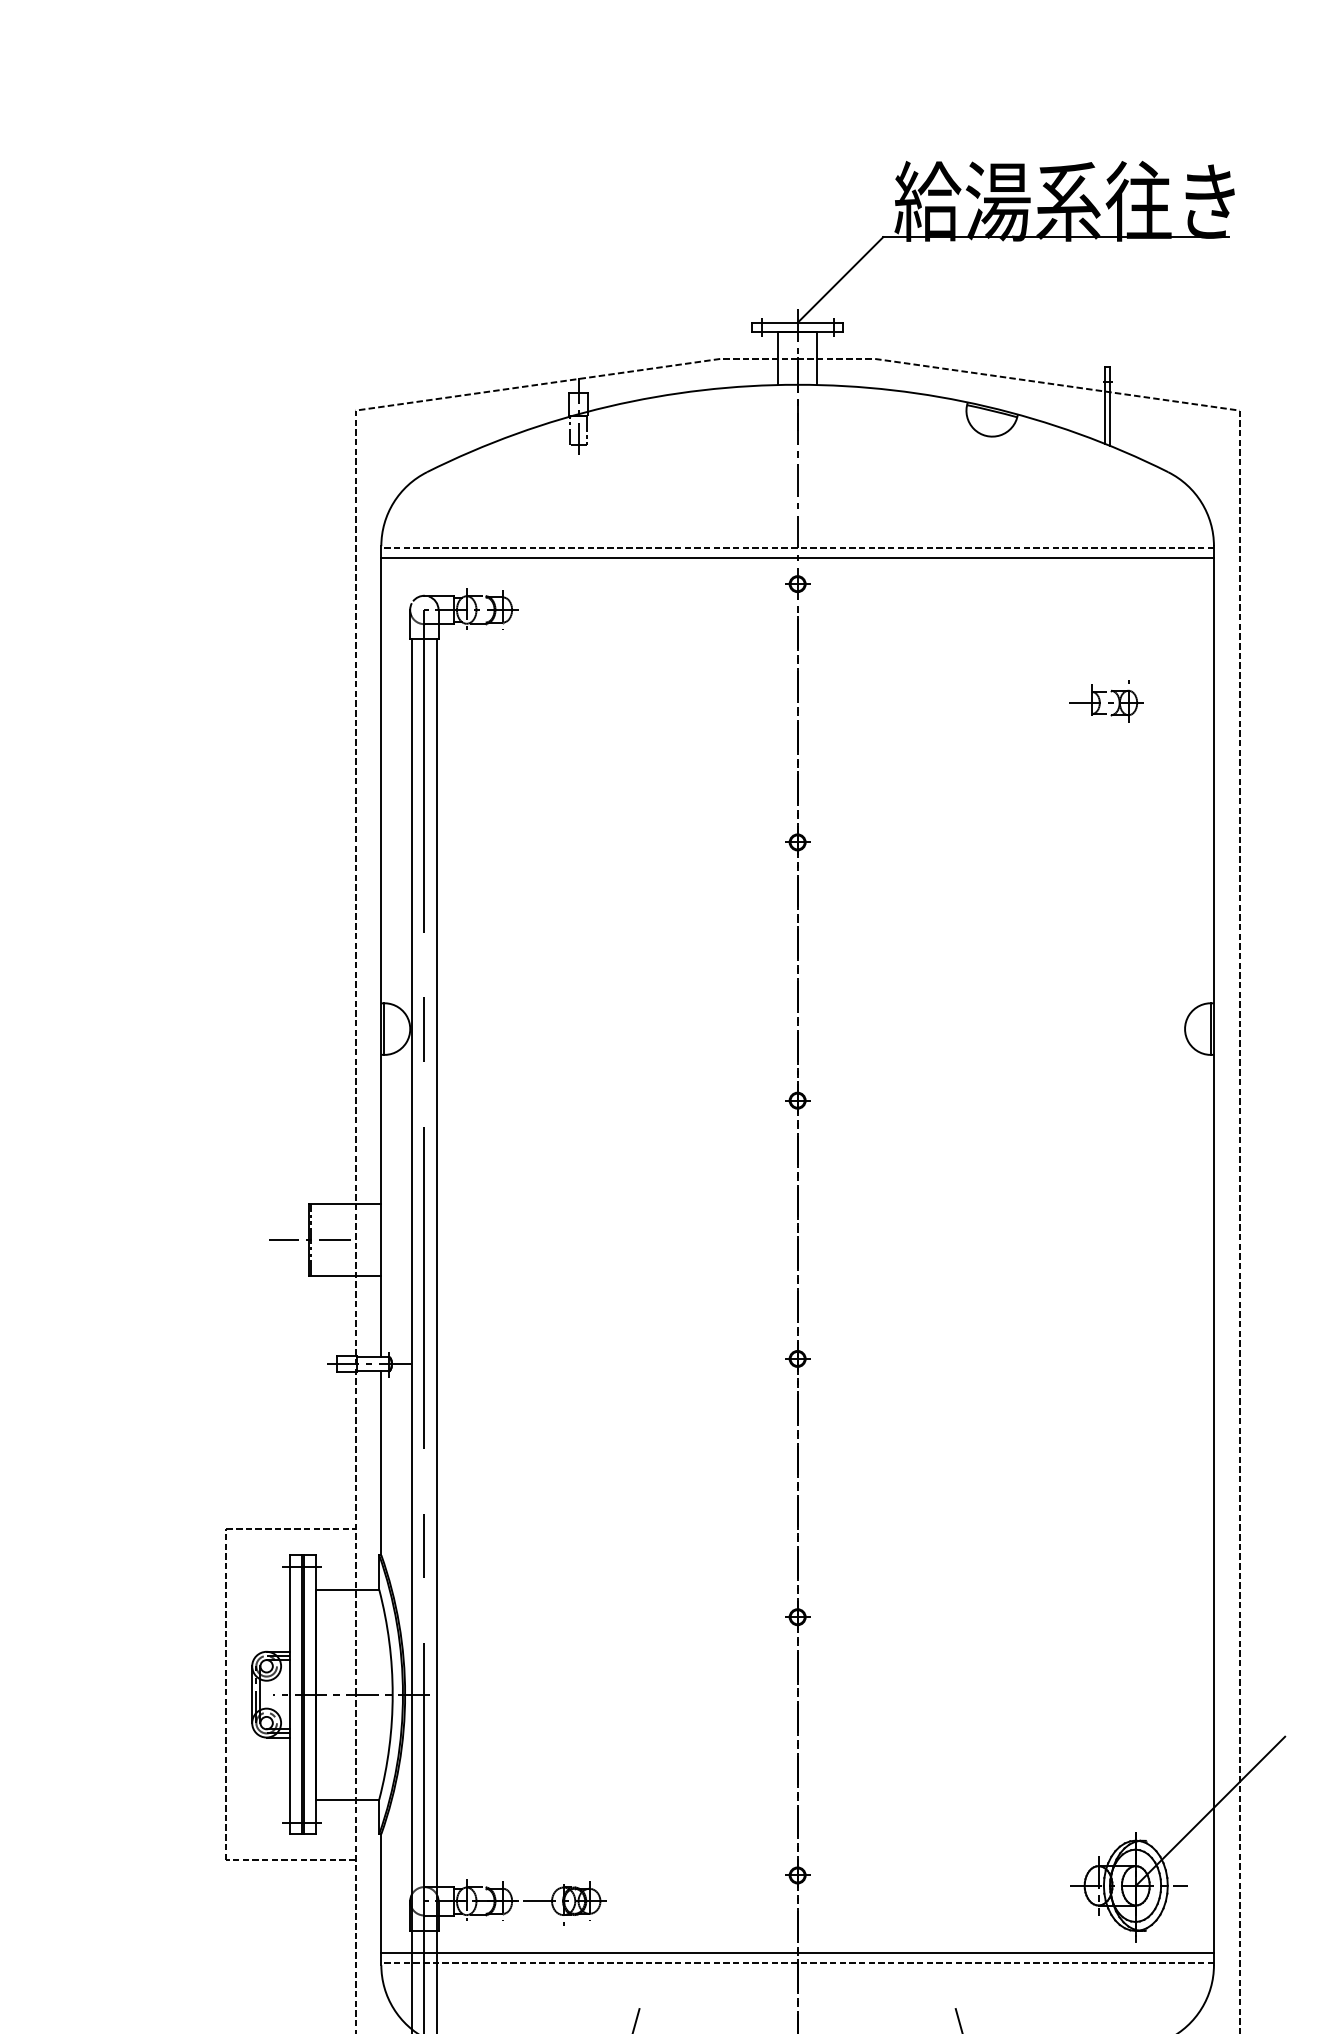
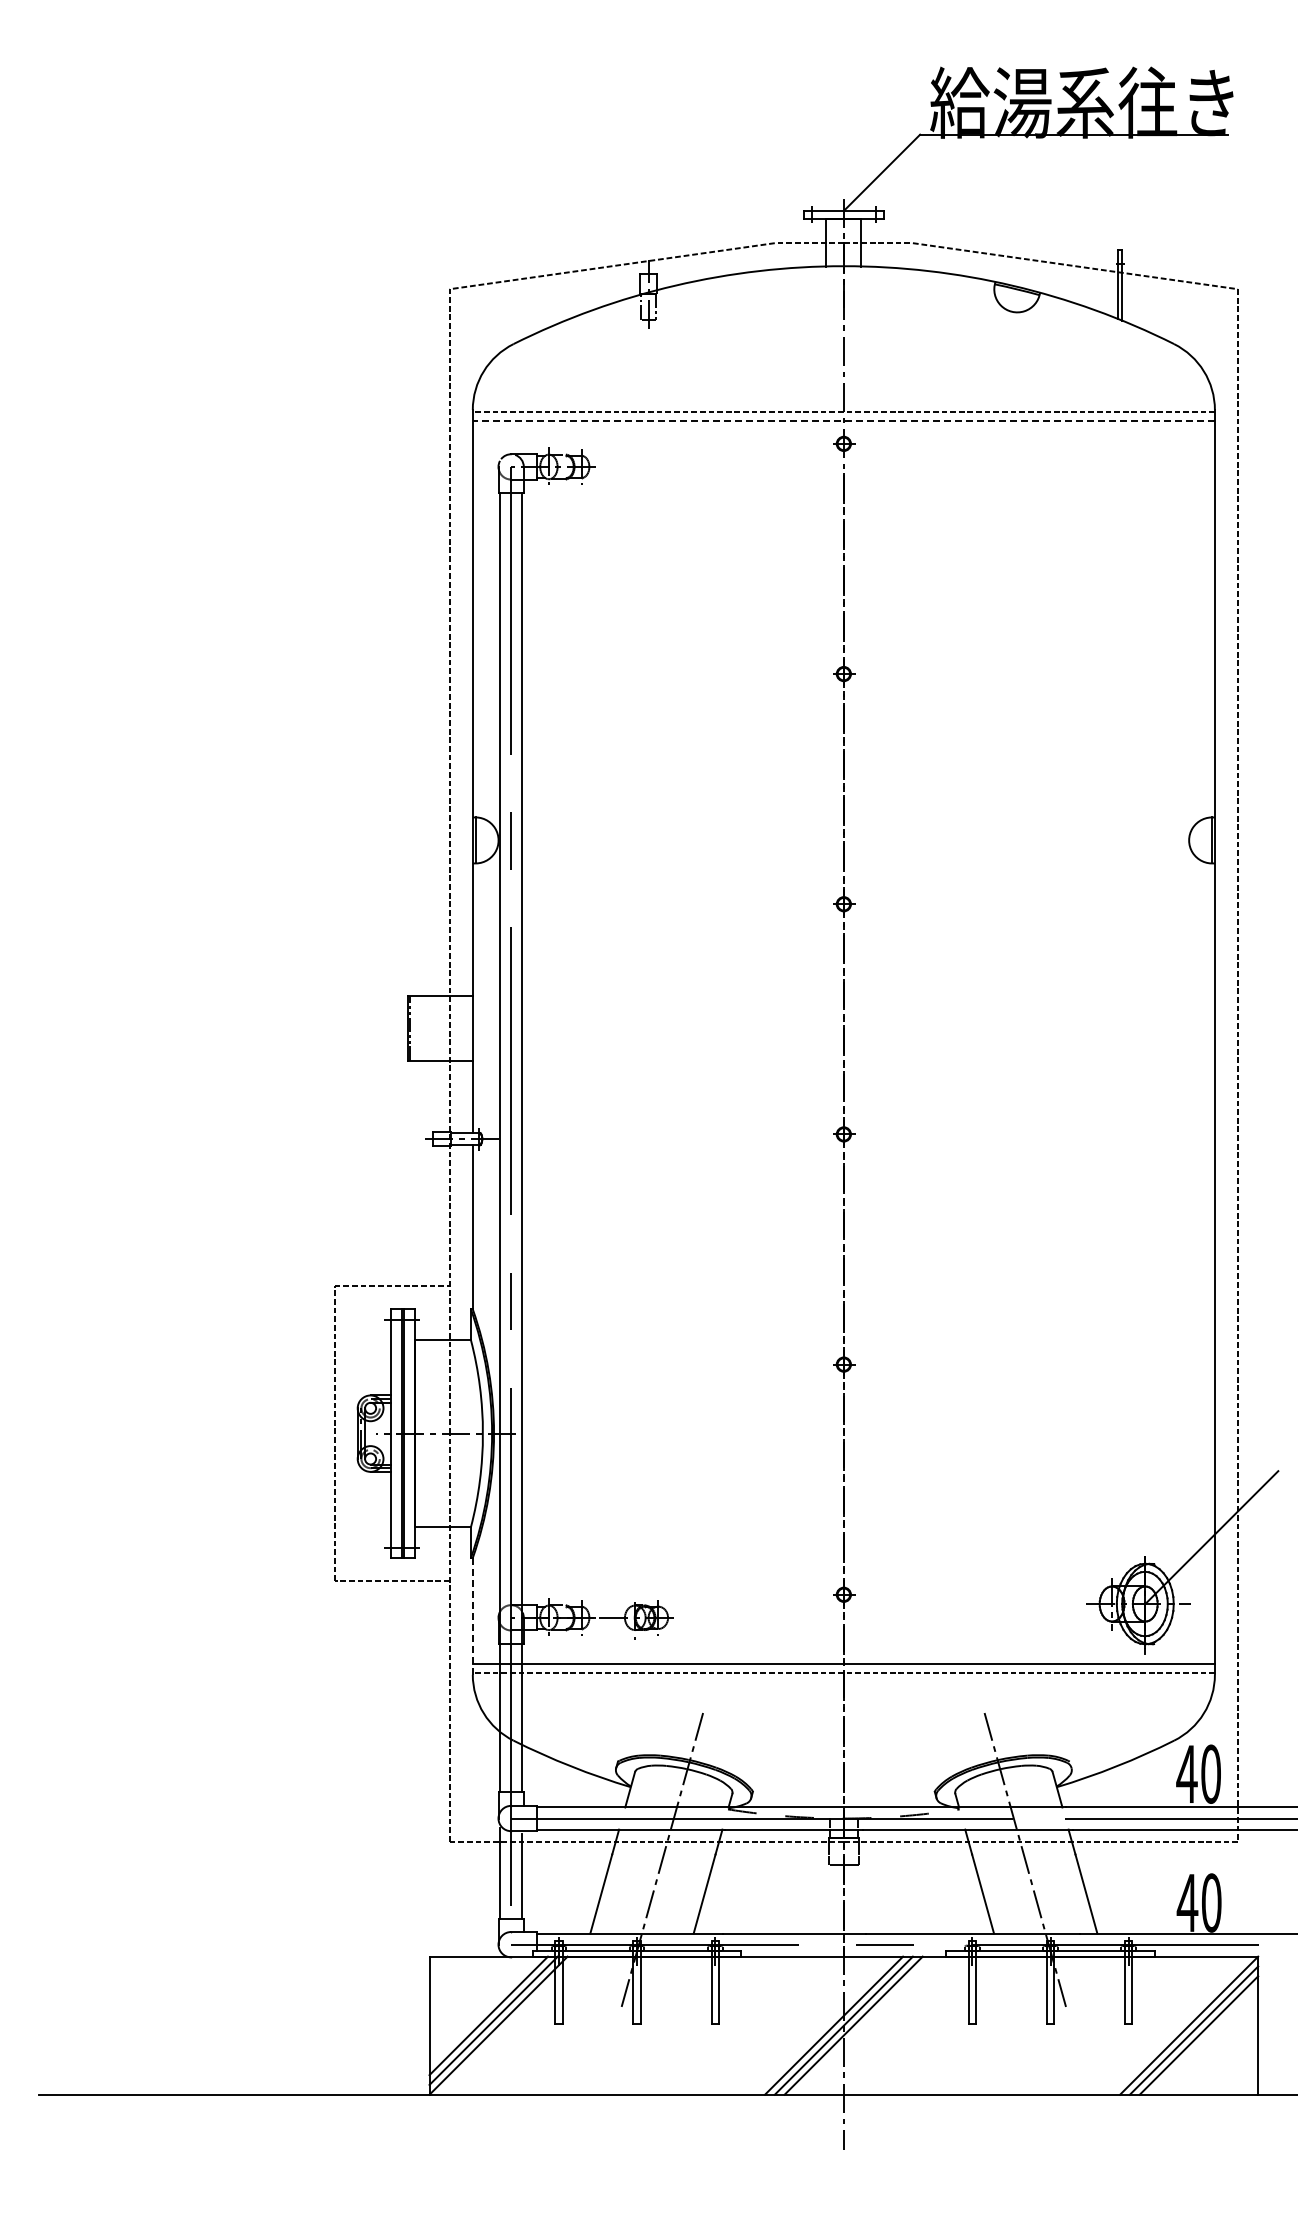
line: (797, 557) -> (843, 420), solid -> dashed
part: (1105, 701) -> (1118, 548), removed
line: (310, 1240) -> (409, 1028), removed
line: (380, 1898) -> (472, 1615), solid -> dashed

